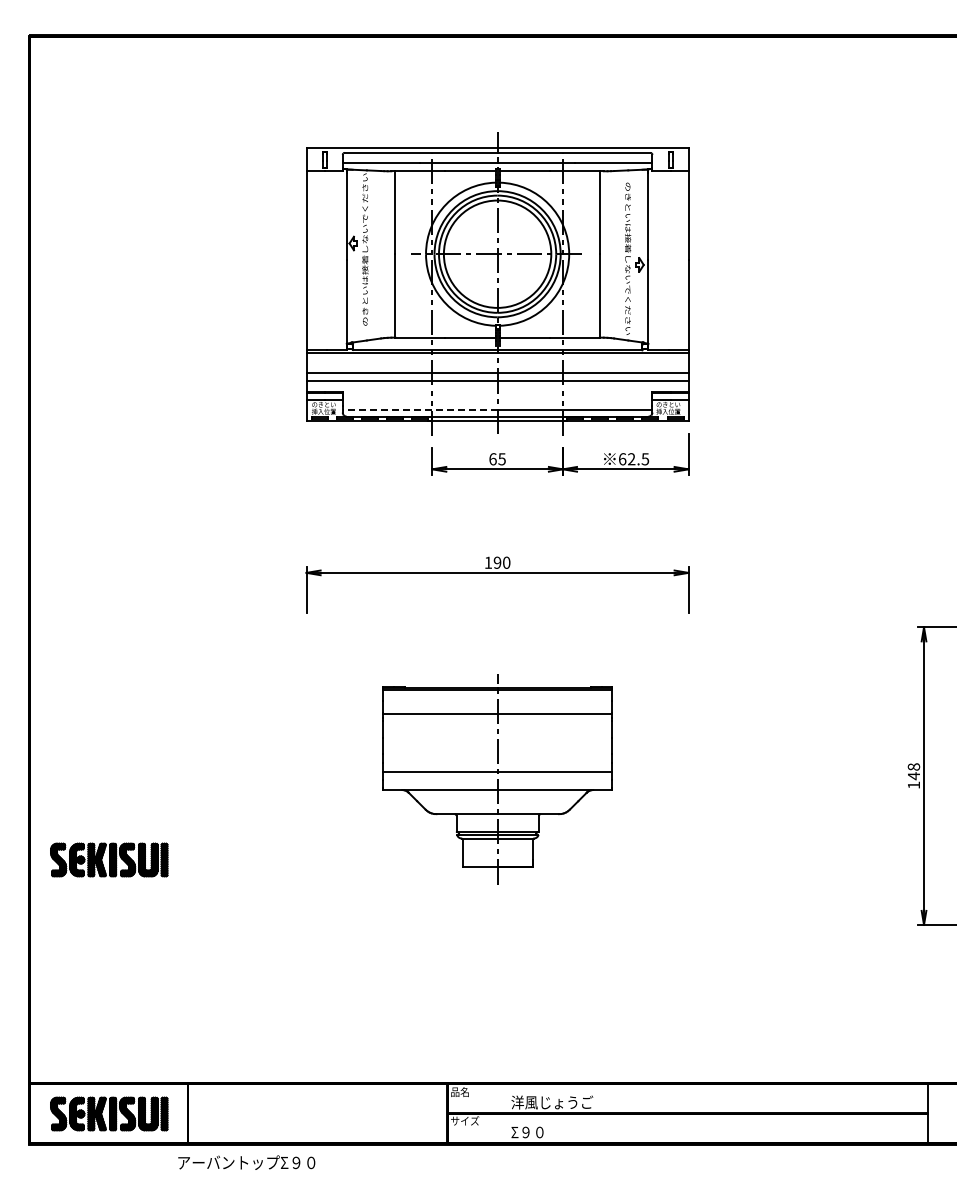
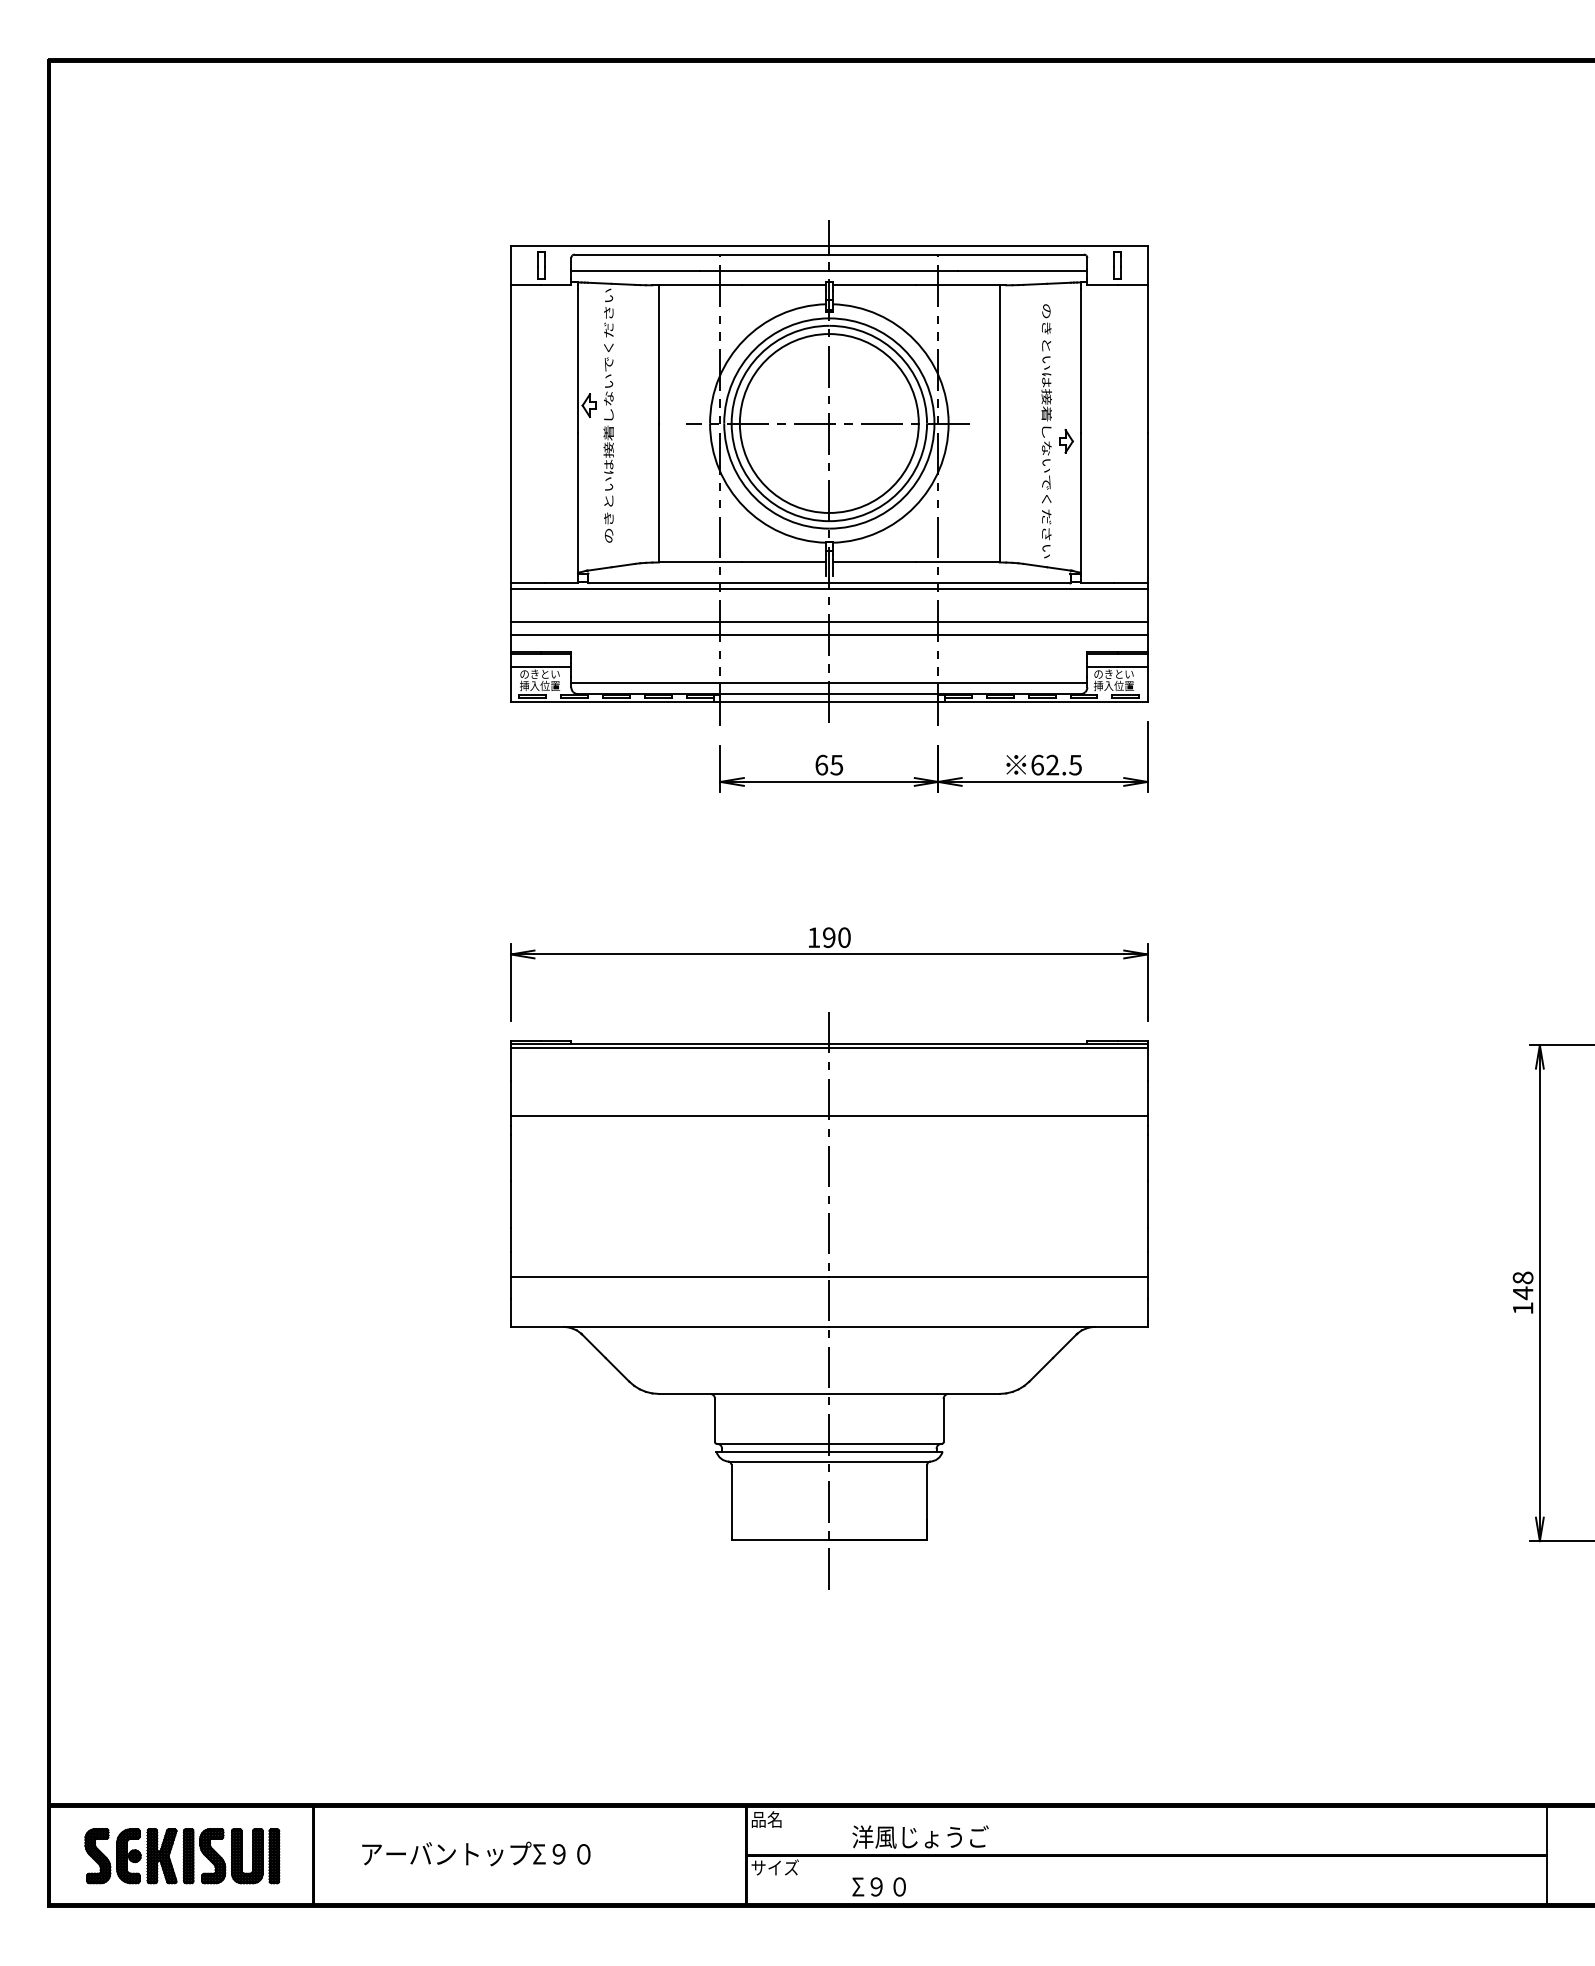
line: (419, 410) -> (699, 683), dashed -> solid
part: (497, 780) -> (829, 1300), size x1.67
part: (109, 859) -> (182, 1432), removed
text: (246, 1162) -> (475, 1853), moved

